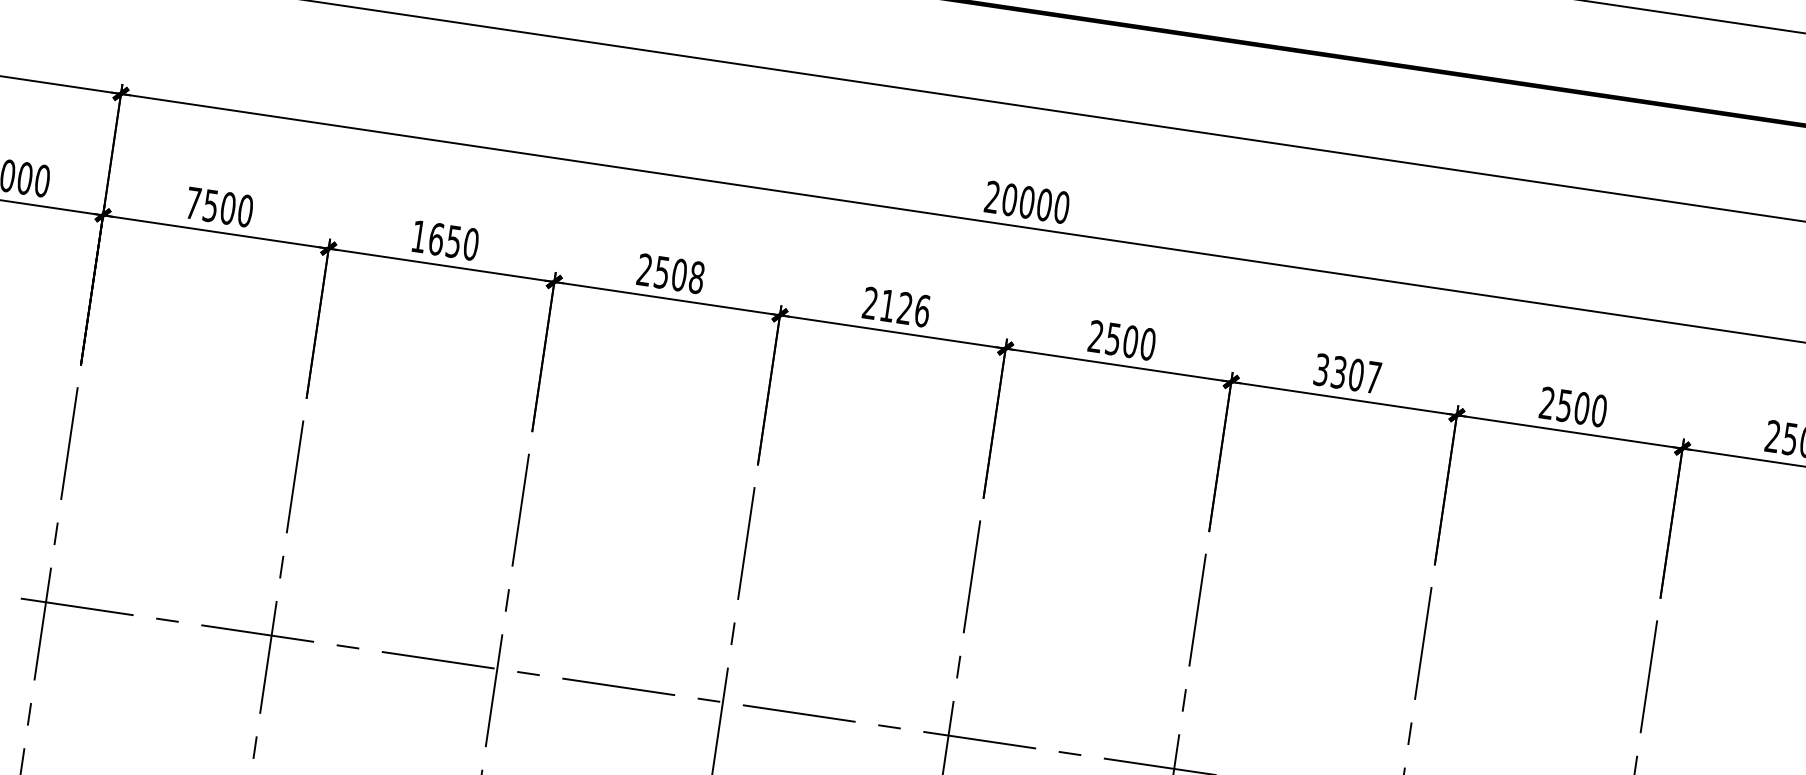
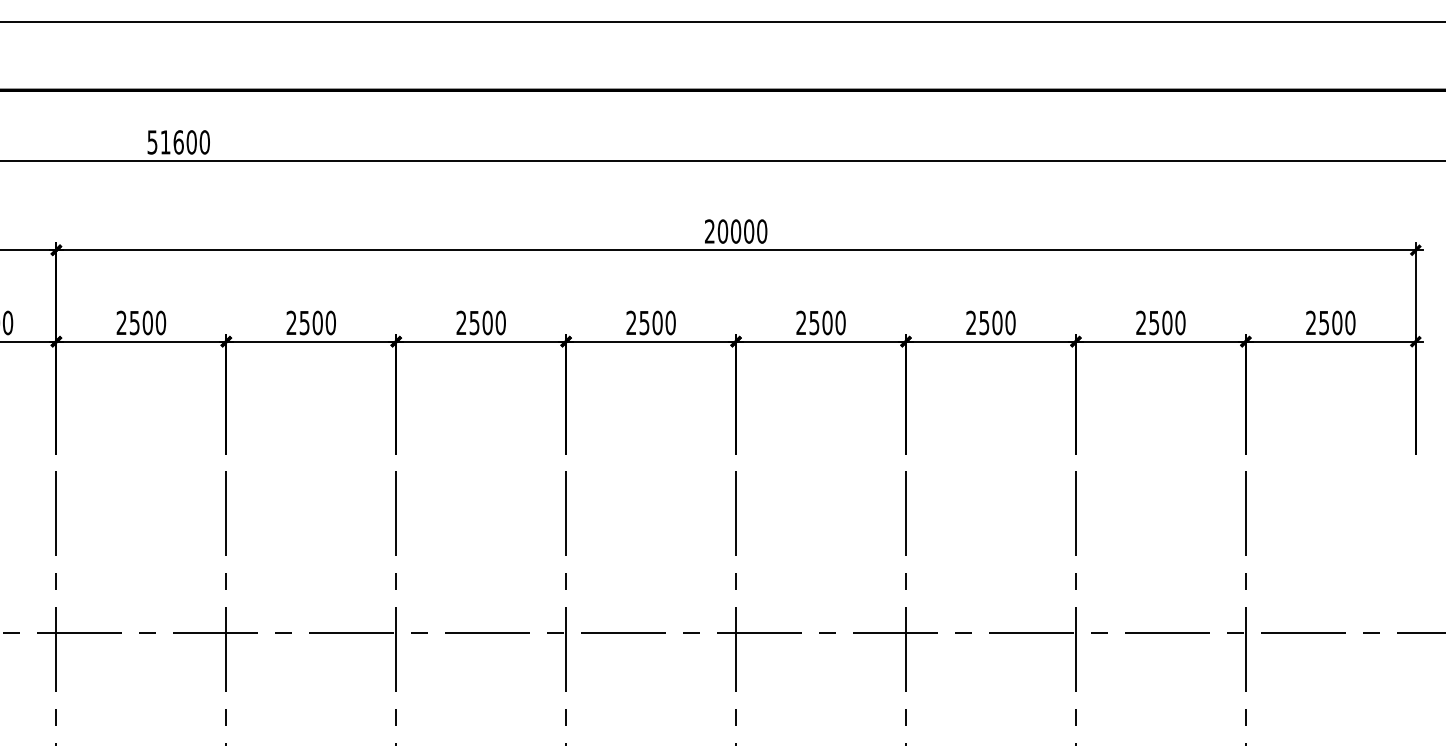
text: (193, 202) -> (121, 322), 7500 -> 2500
text: (436, 238) -> (304, 322), 1650 -> 2500
text: (696, 276) -> (500, 322), 2508 -> 2500
text: (905, 307) -> (657, 322), 2126 -> 2500
text: (1347, 373) -> (990, 322), 3307 -> 2500

